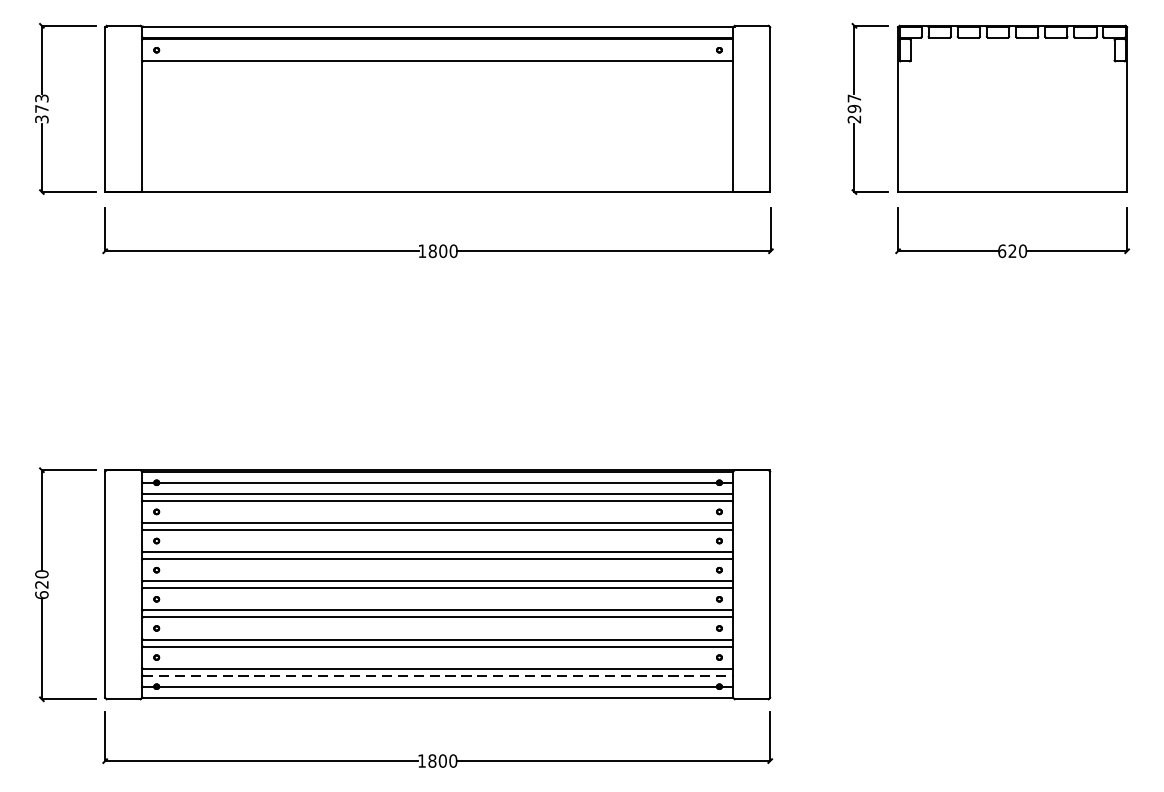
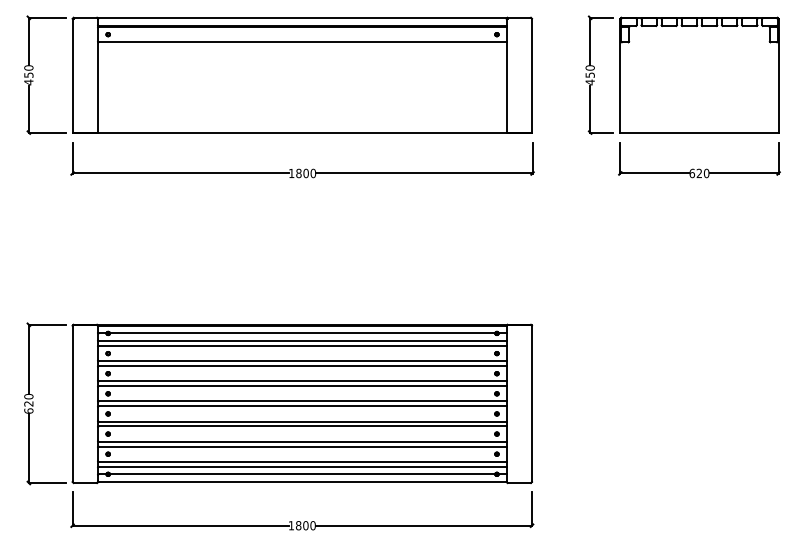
text: (41, 109) -> (28, 75), 373 -> 450
text: (853, 109) -> (589, 75), 297 -> 450
line: (437, 675) -> (302, 466), dashed -> solid

